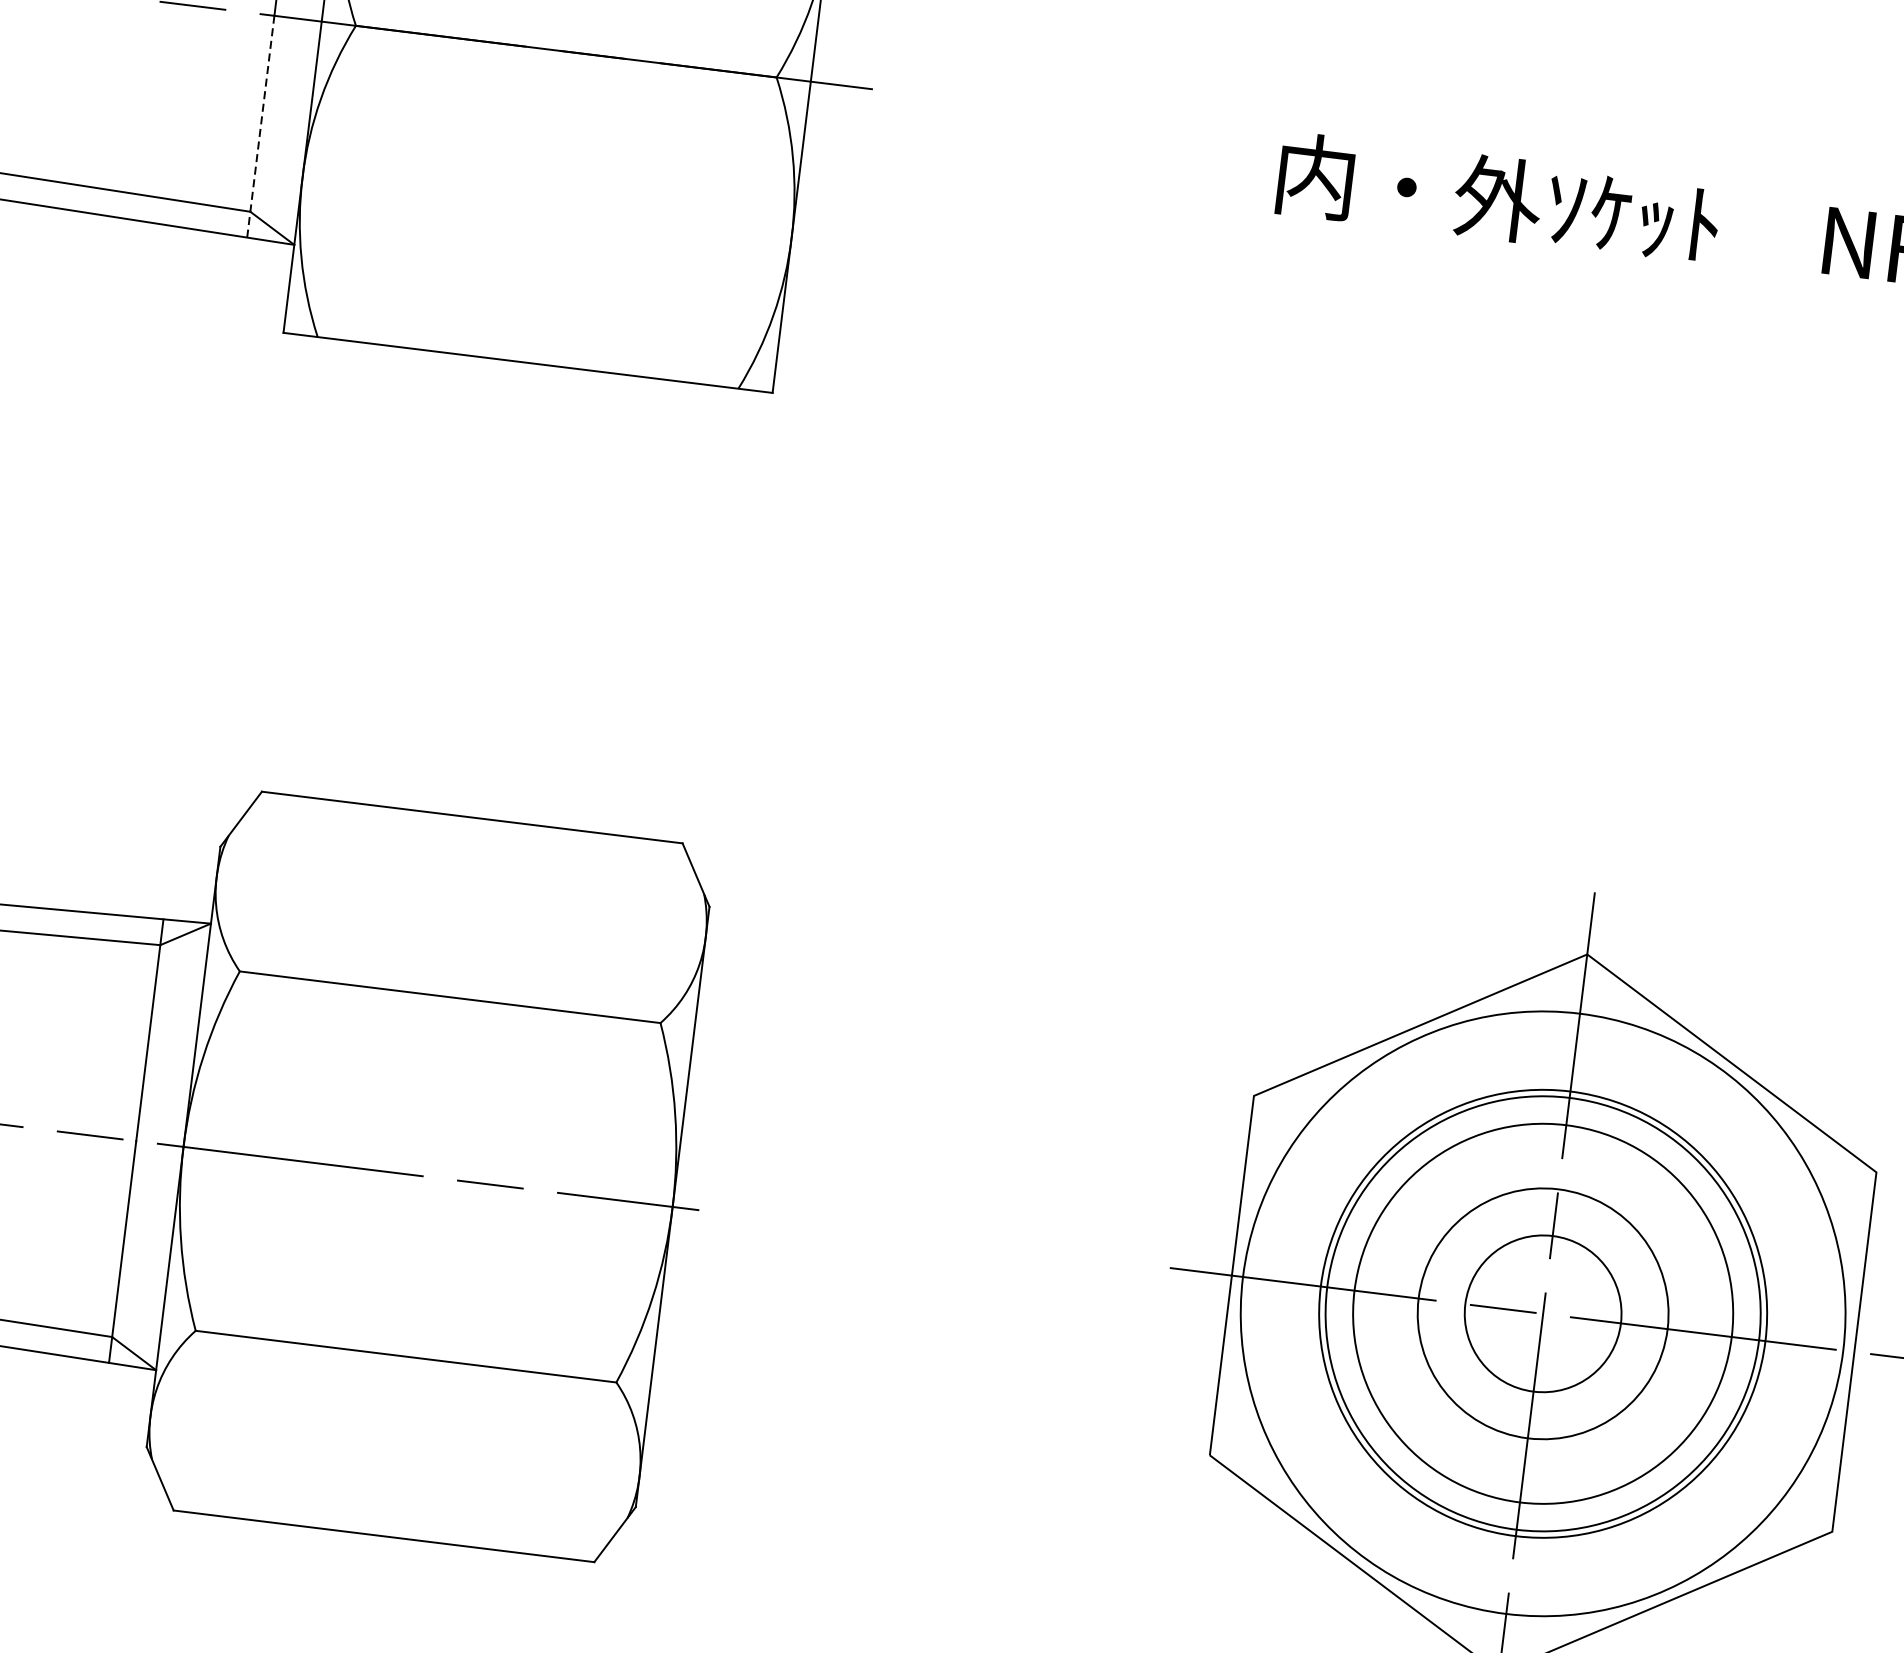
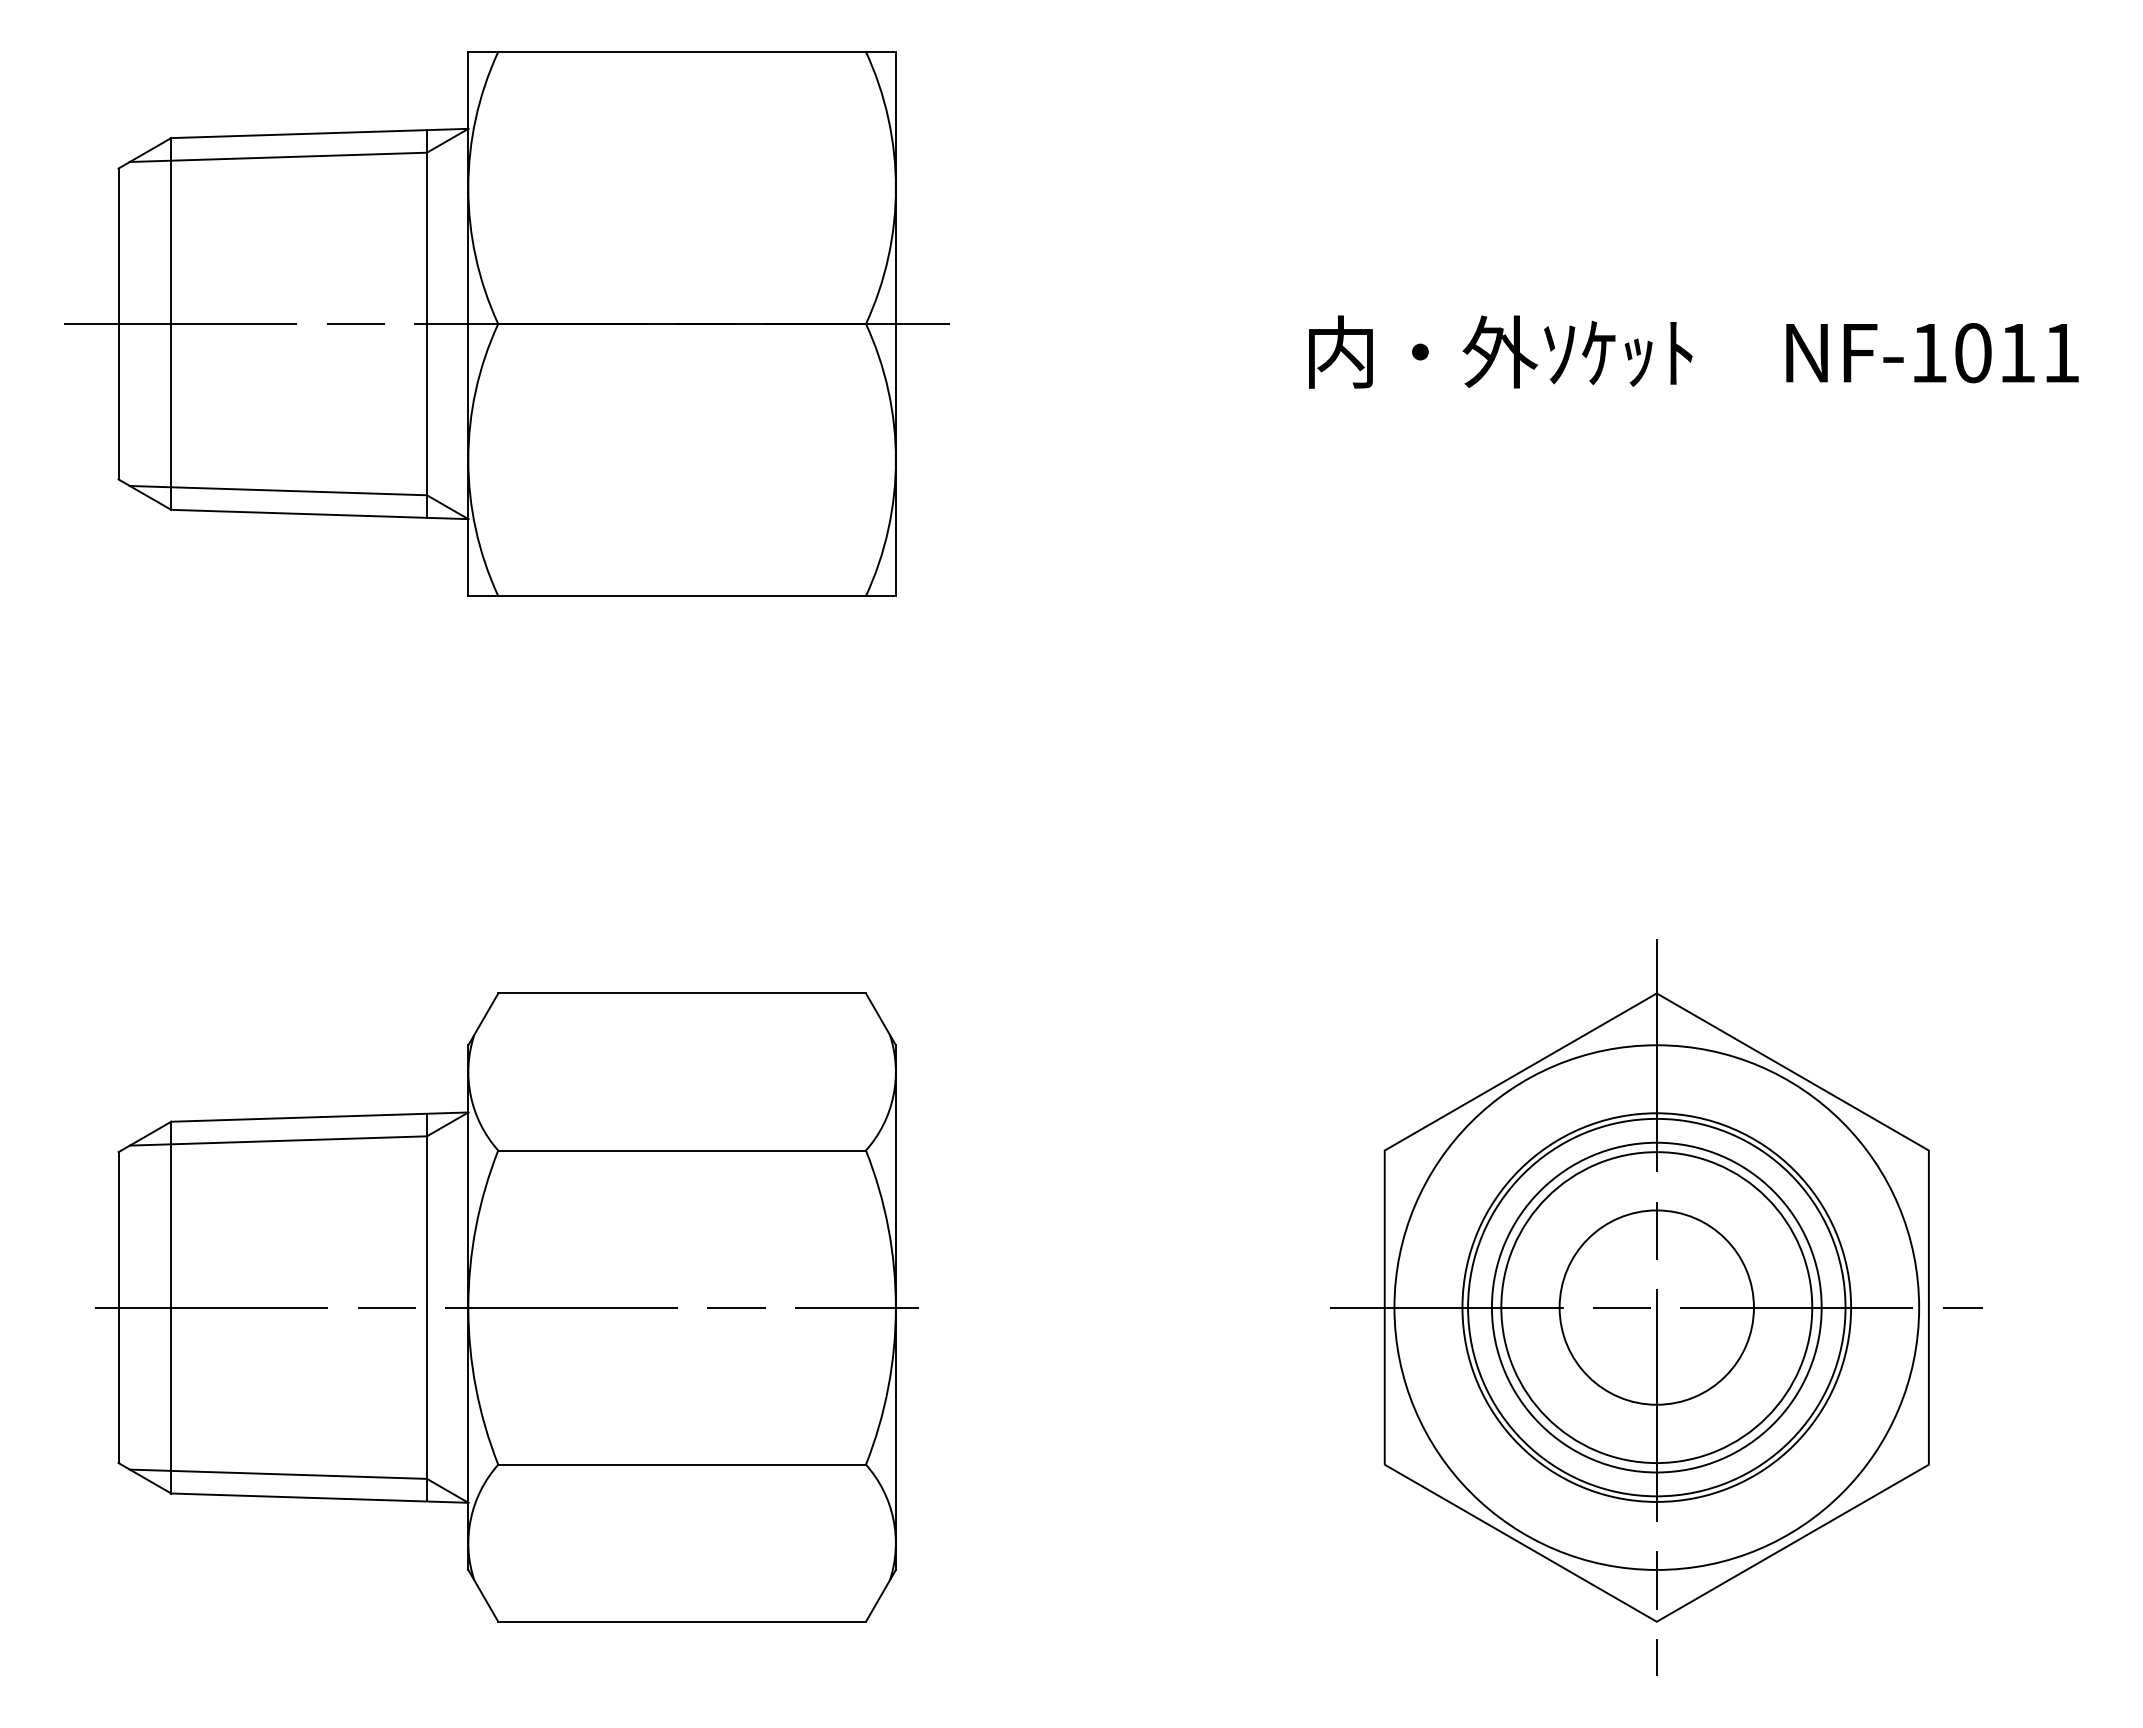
line: (261, 126) -> (427, 420), dashed -> solid
circle: (1542, 1313) -> (1656, 1307), size x1.43
circle: (1542, 1313) -> (1656, 1307), size x1.43

